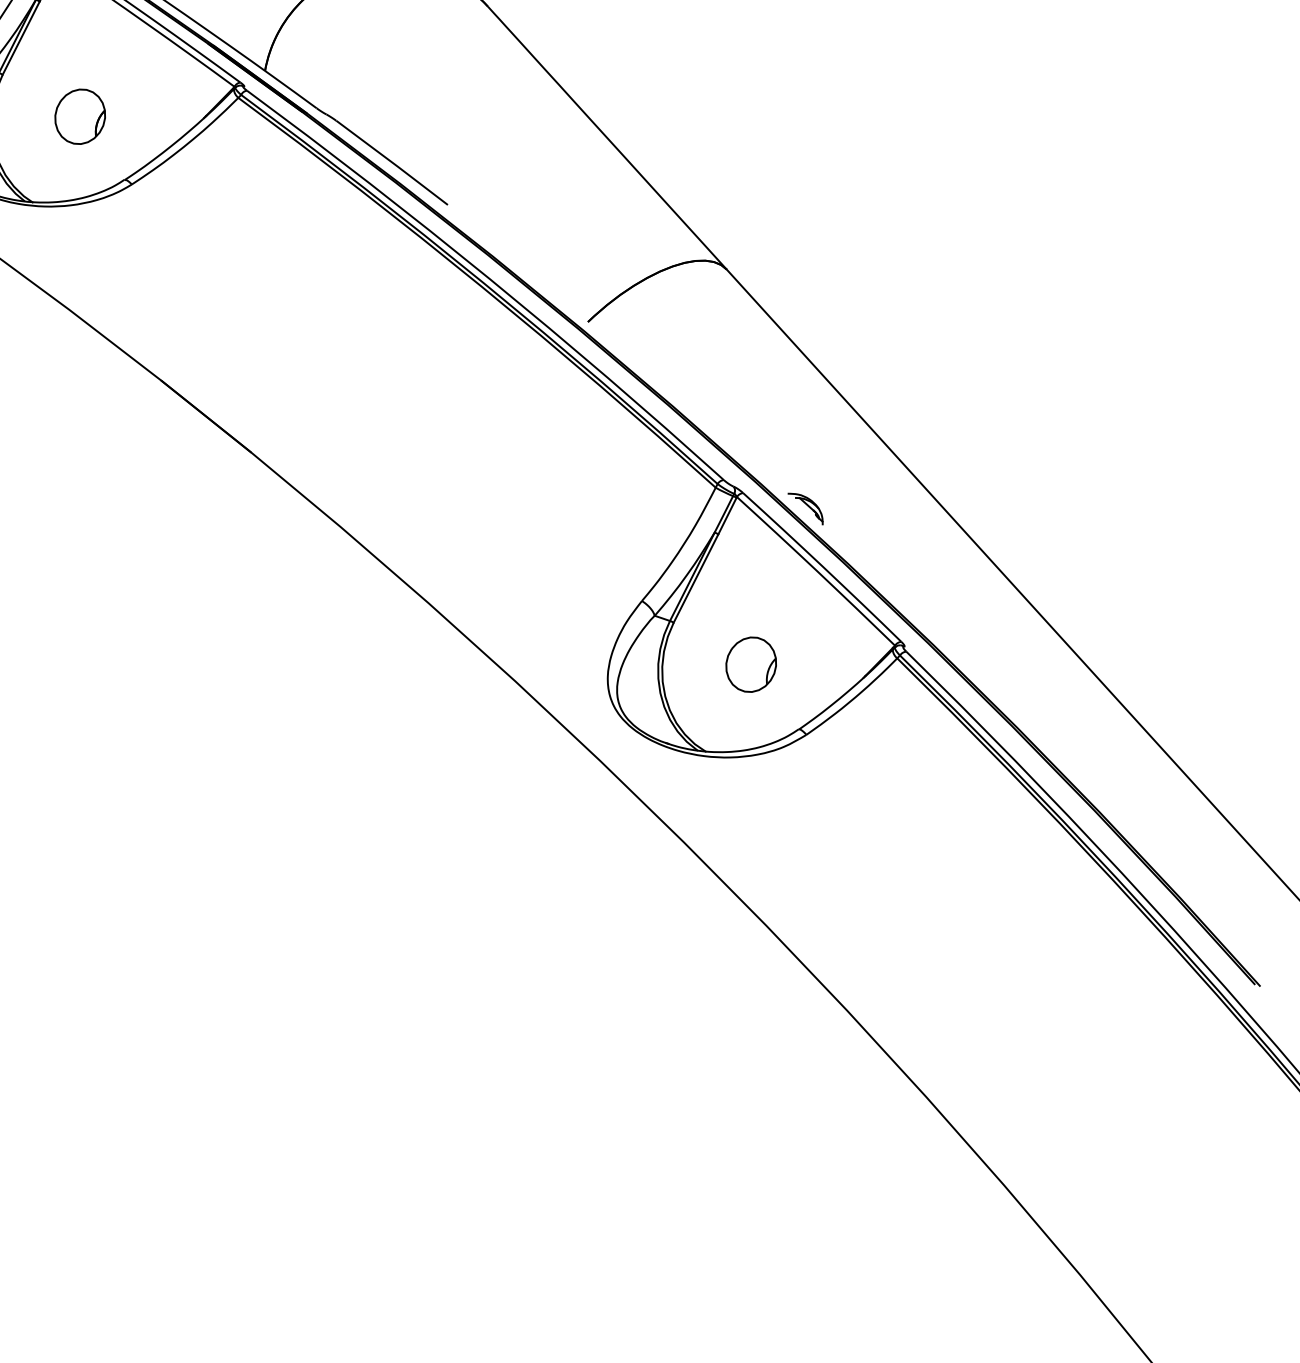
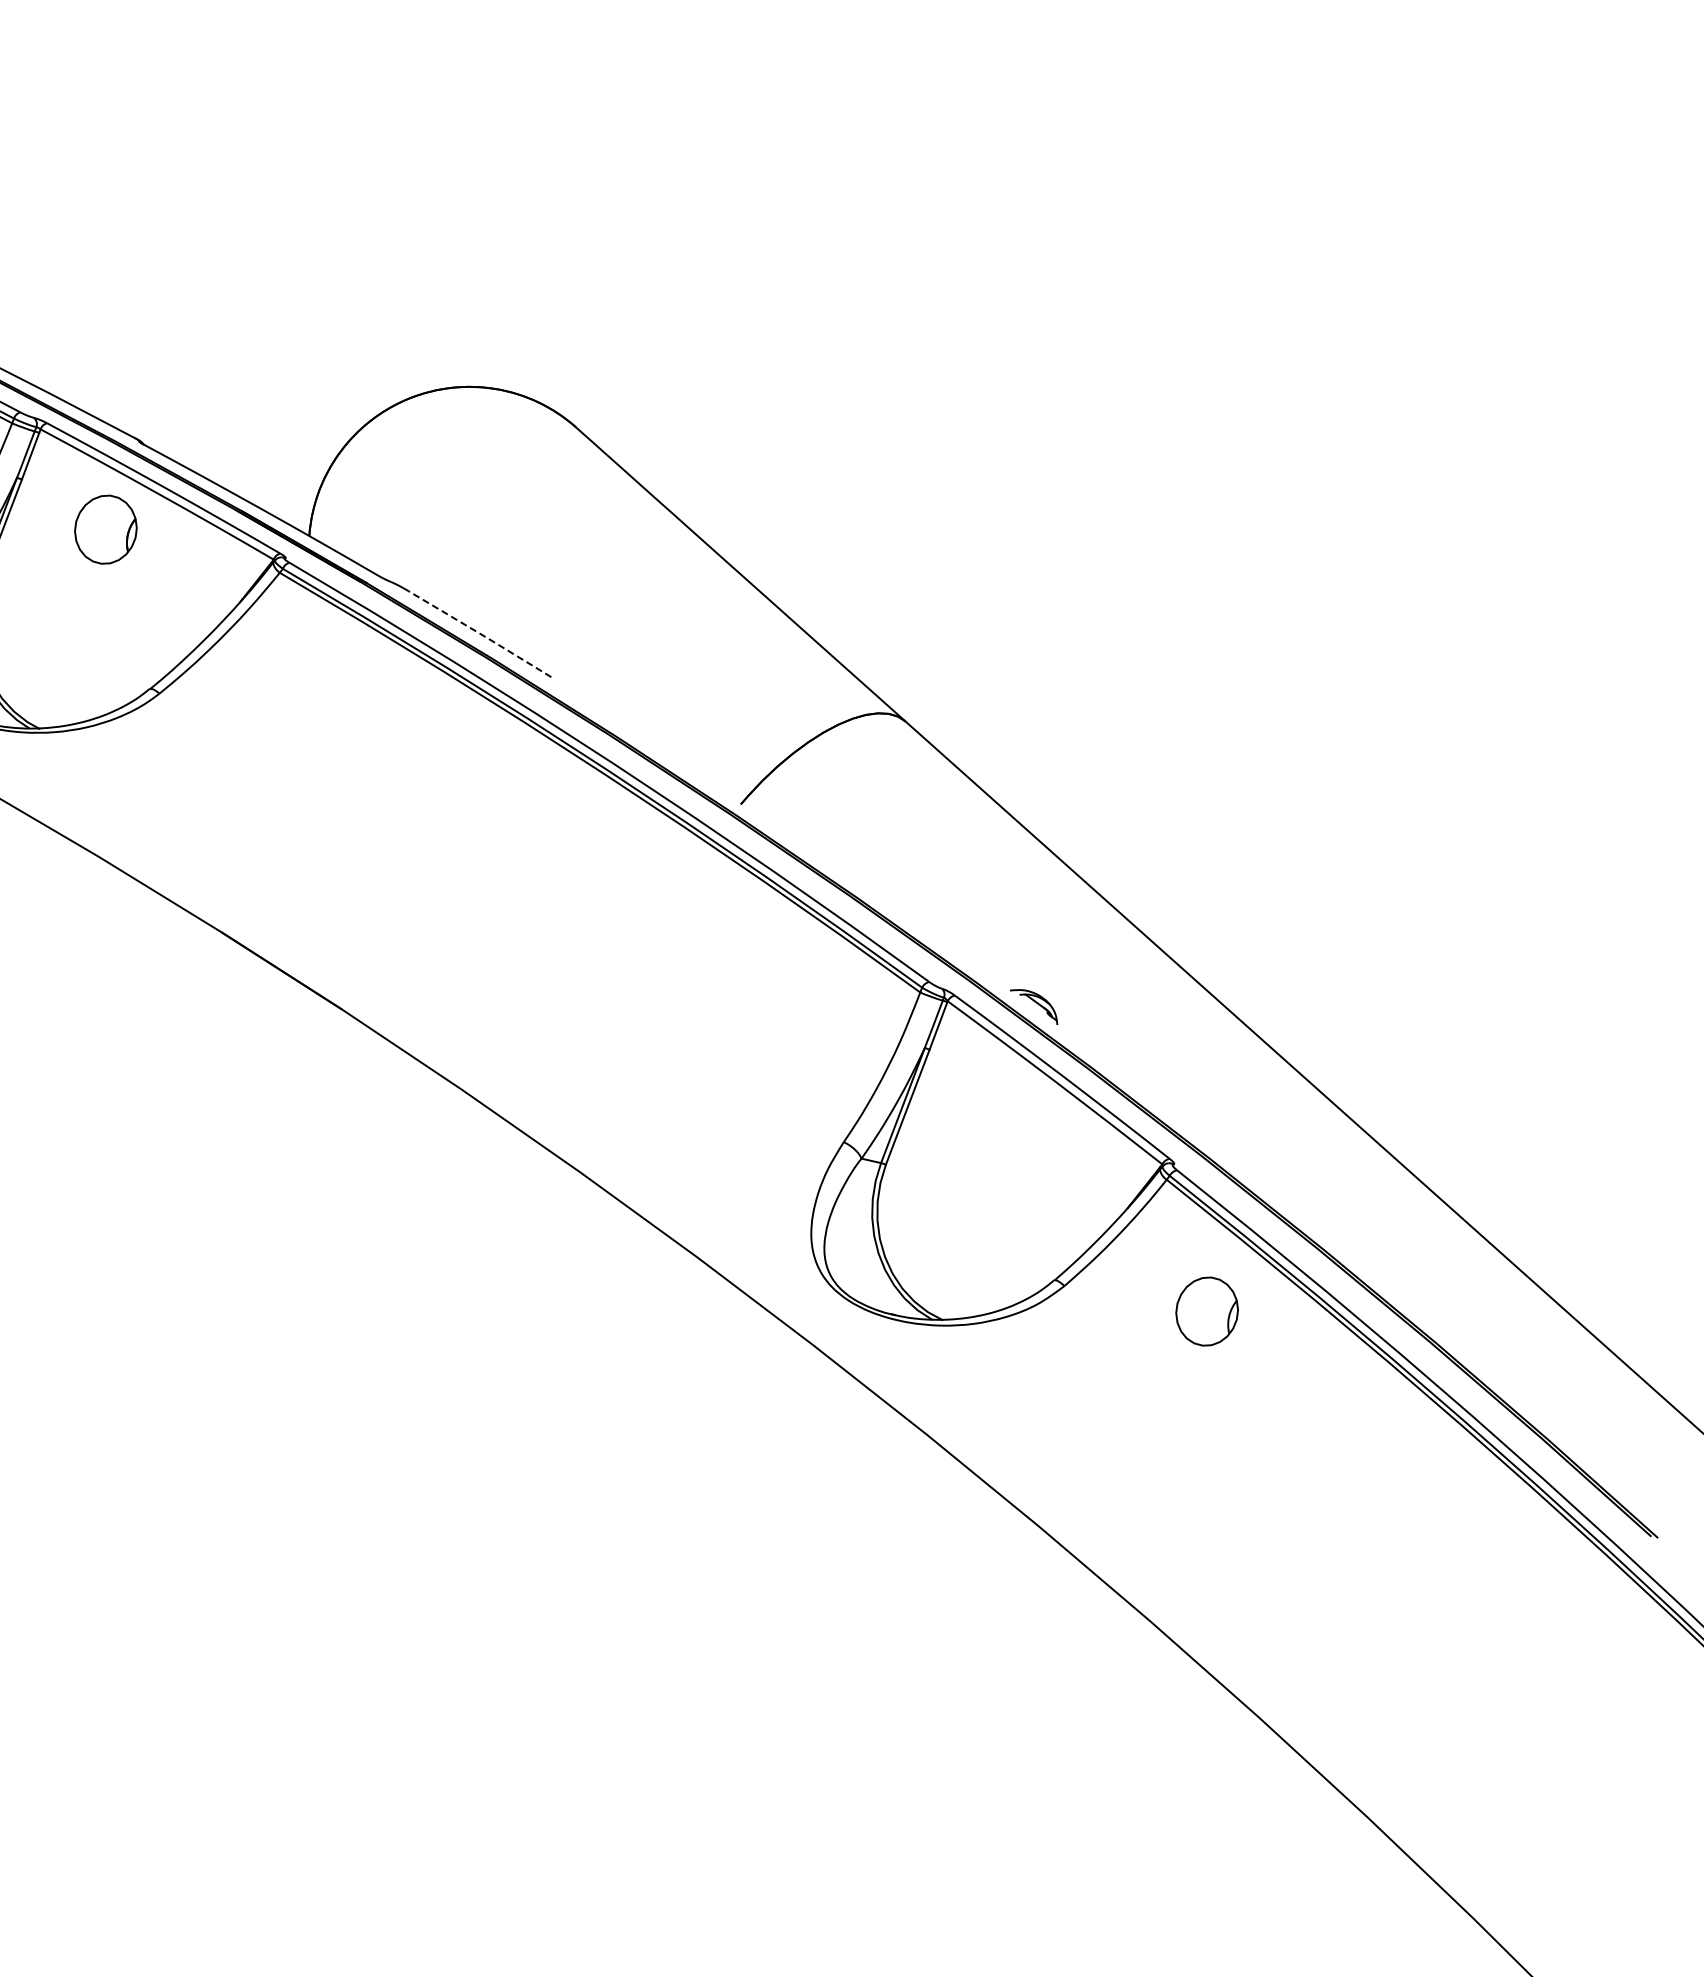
part: (79, 116) -> (105, 529), moved
line: (393, 163) -> (479, 633), solid -> dashed
part: (750, 664) -> (1206, 1311), moved

